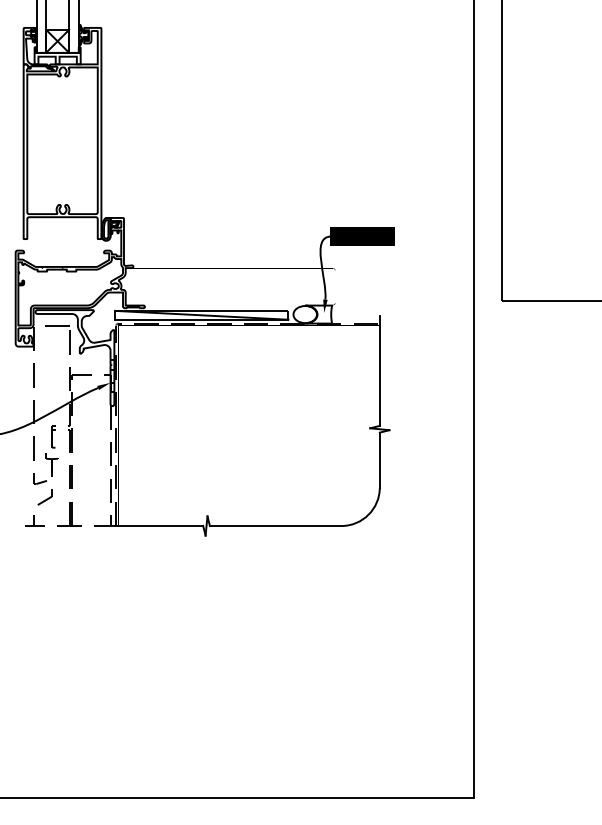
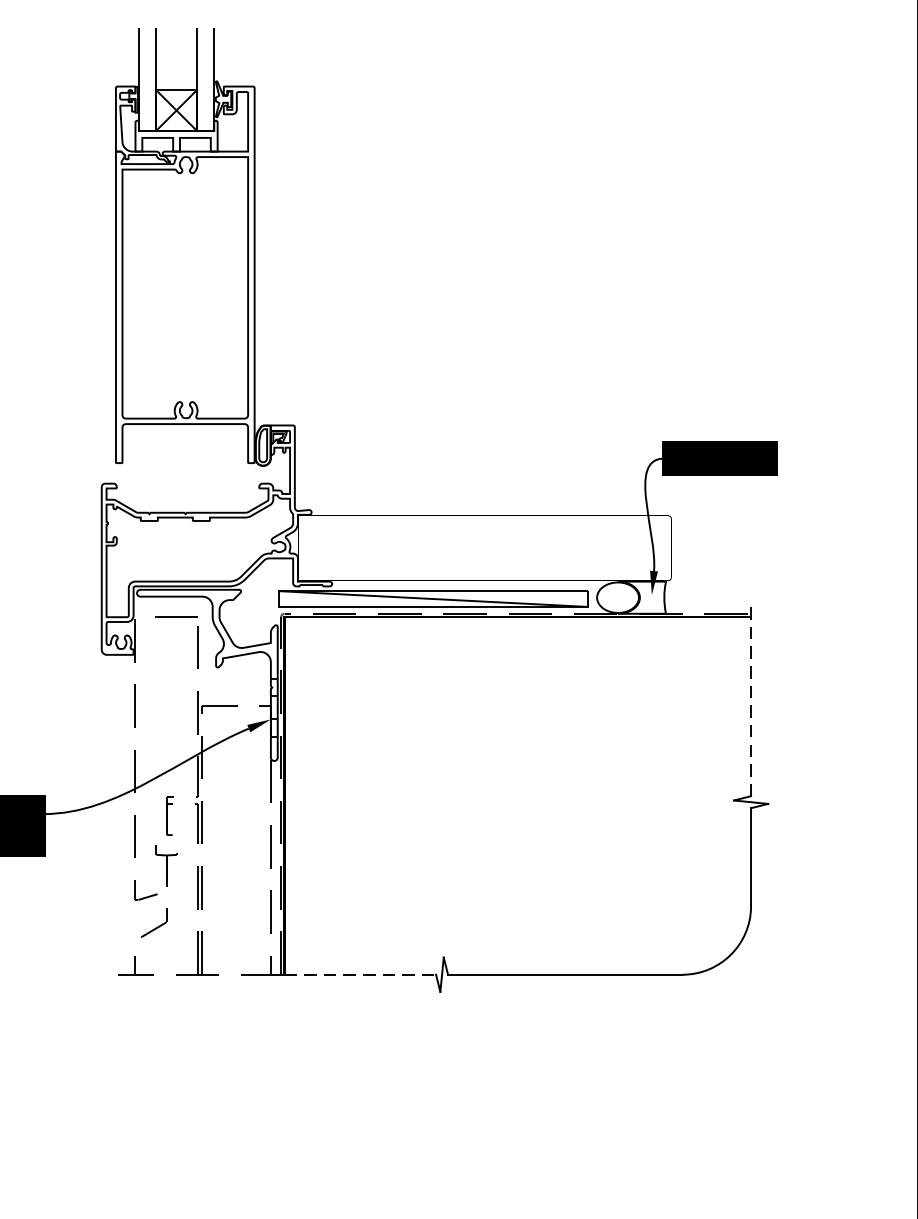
line: (379, 370) -> (750, 697), solid -> dashed
line: (161, 526) -> (361, 975), solid -> dashed

